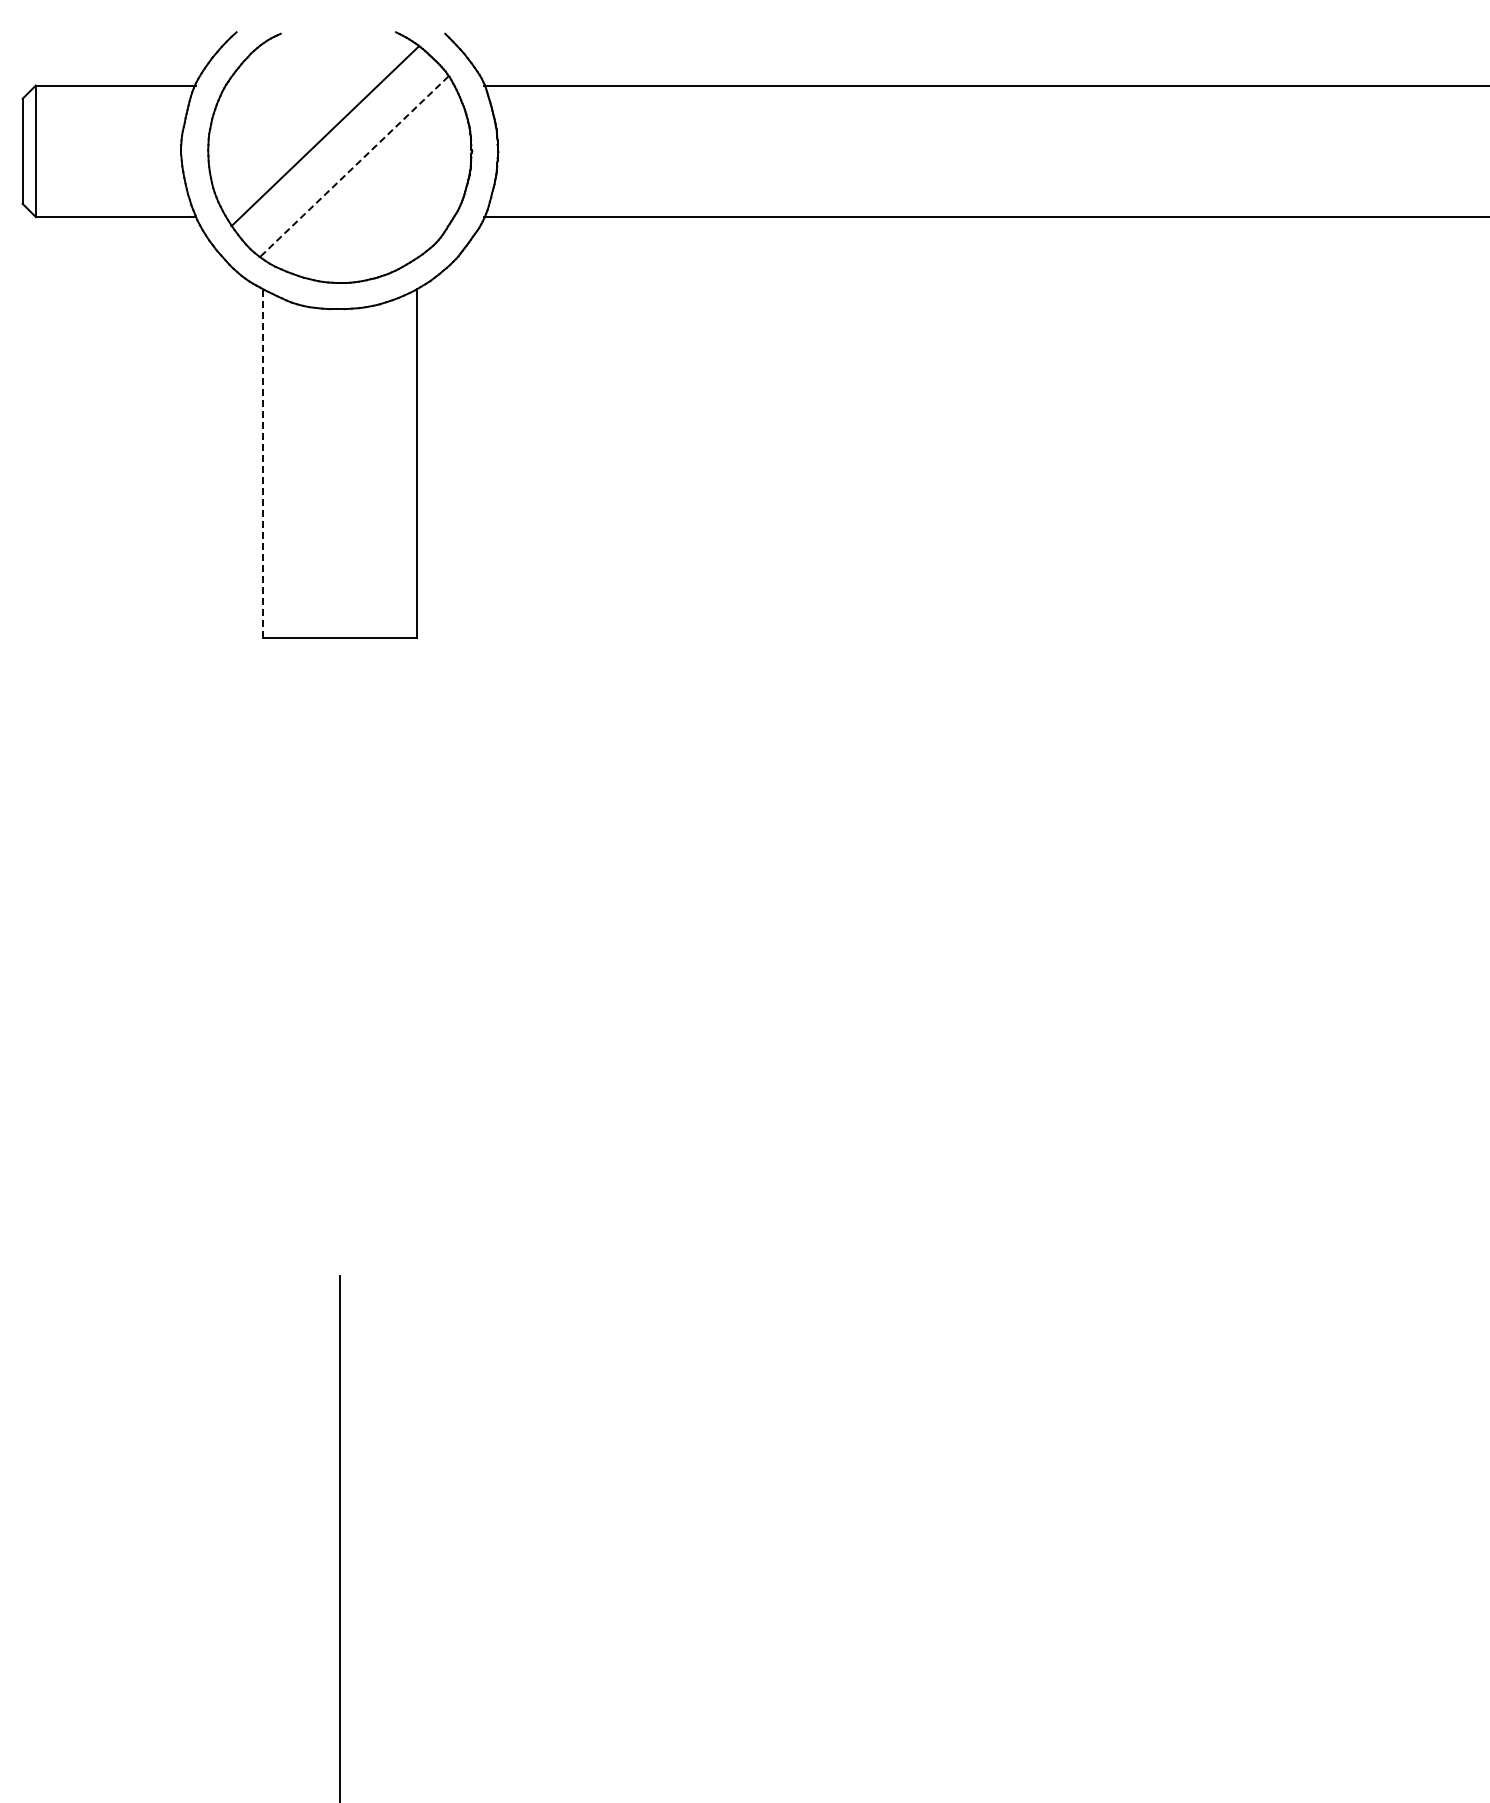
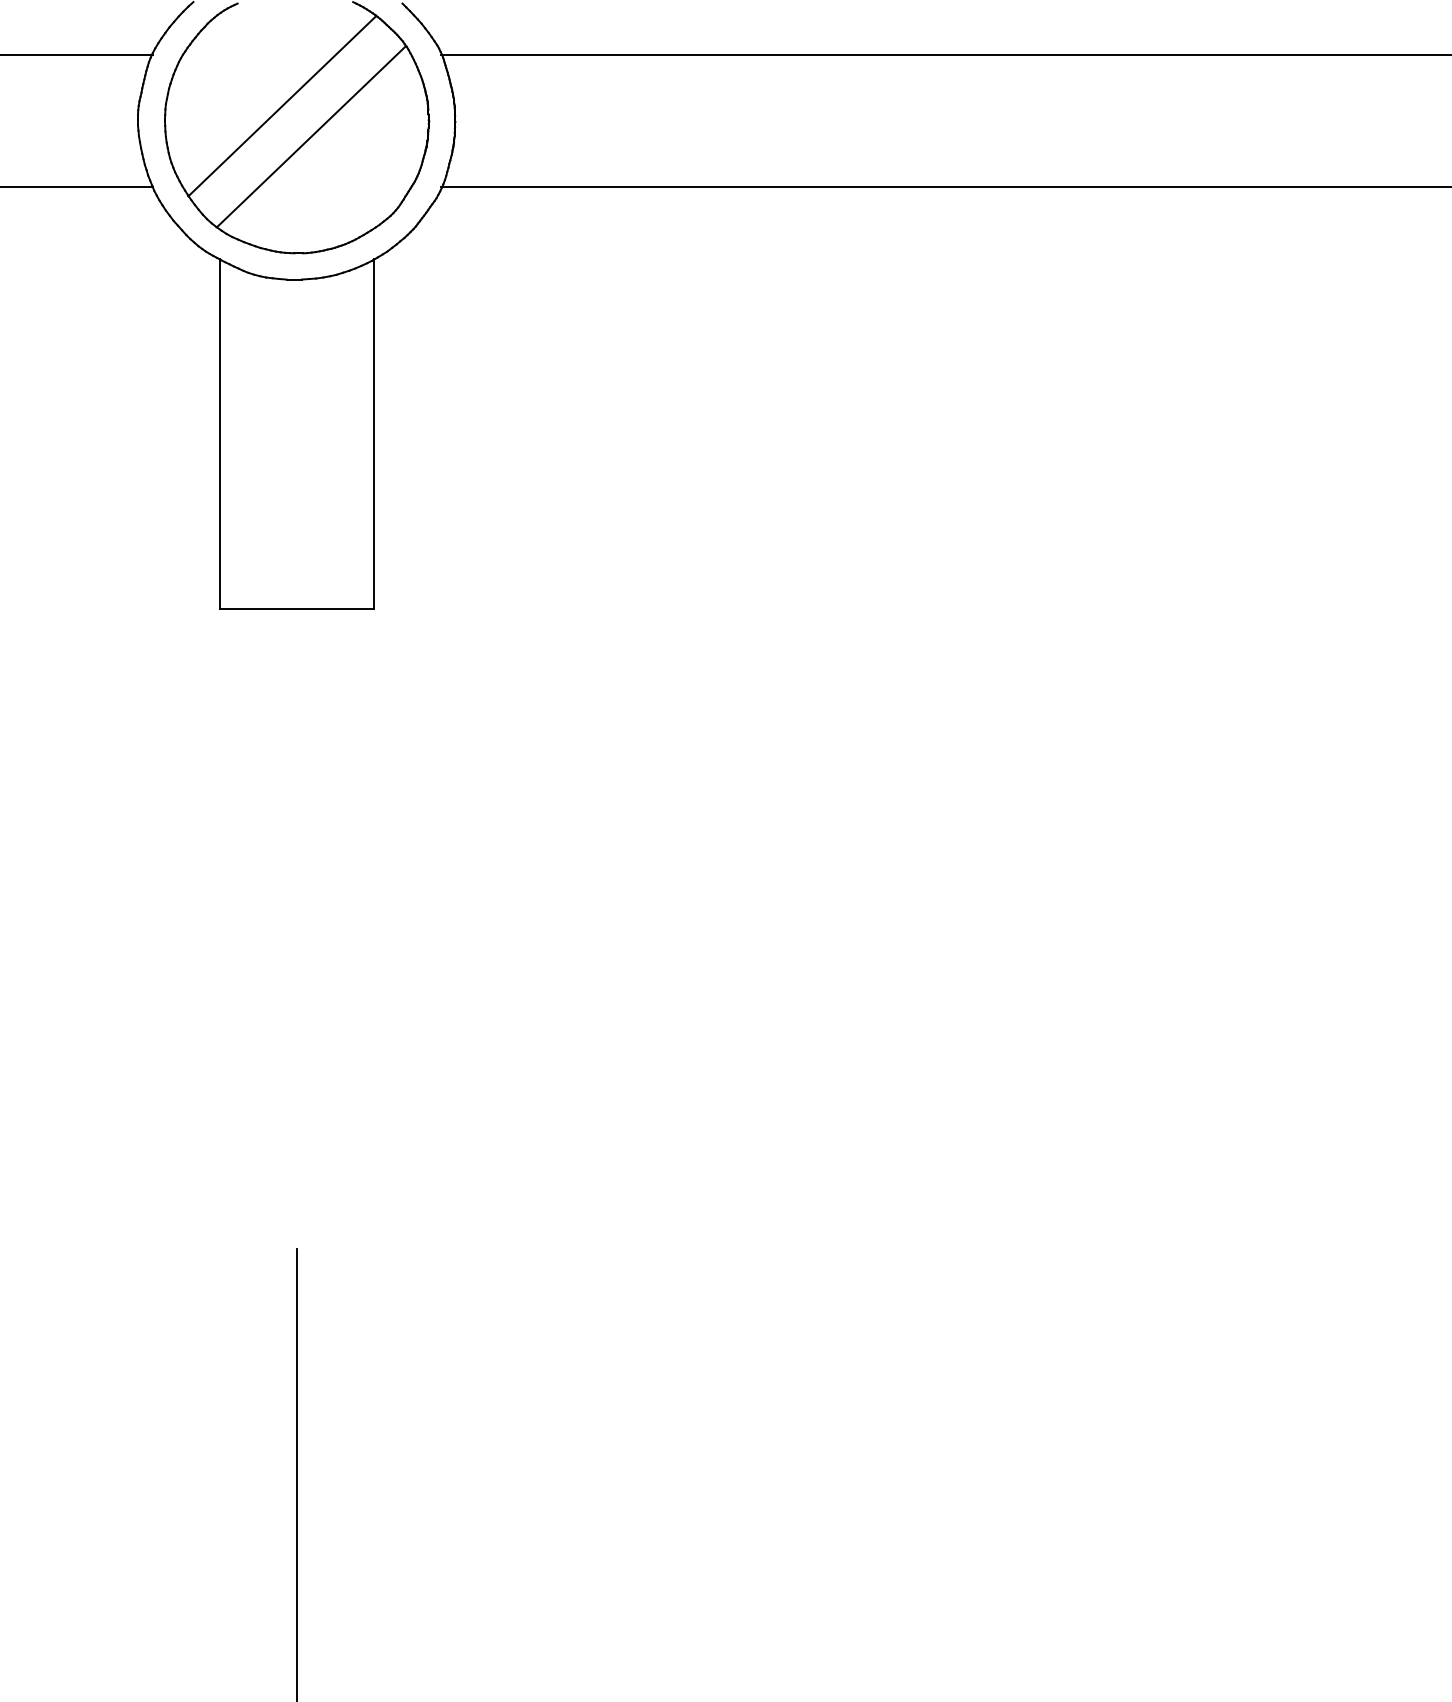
line: (354, 166) -> (311, 136), dashed -> solid
line: (262, 462) -> (219, 433), dashed -> solid

